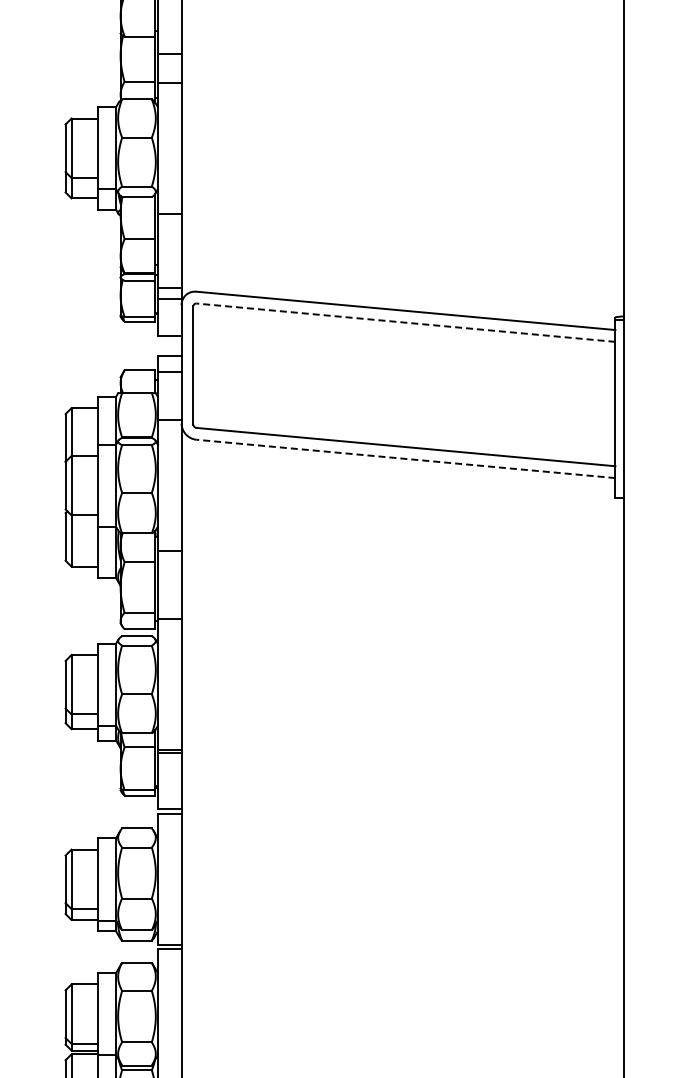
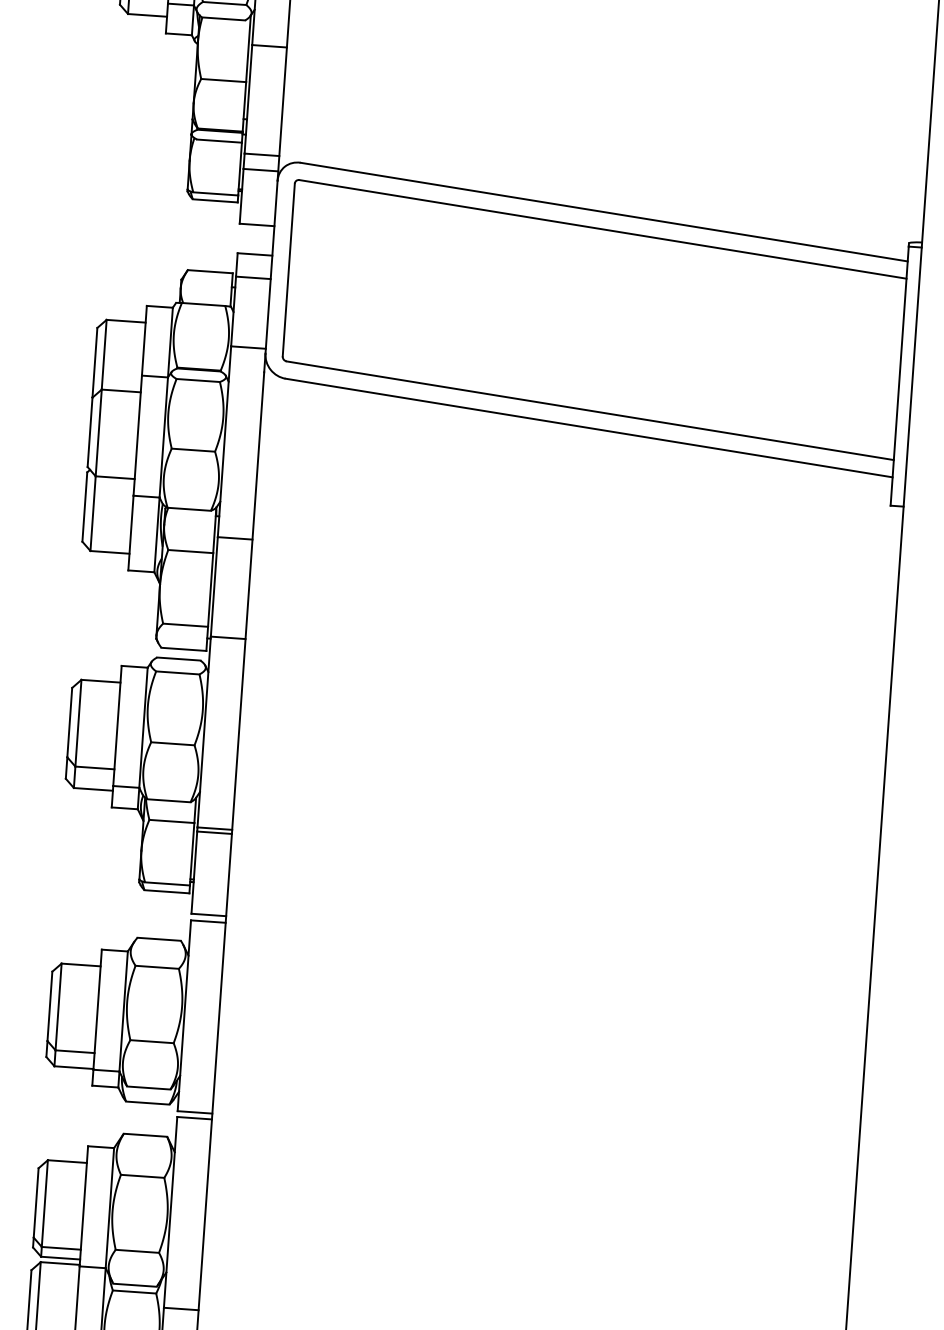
line: (405, 322) -> (602, 229), dashed -> solid
line: (405, 458) -> (588, 427), dashed -> solid

